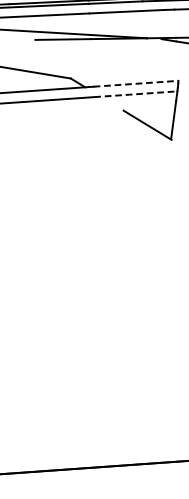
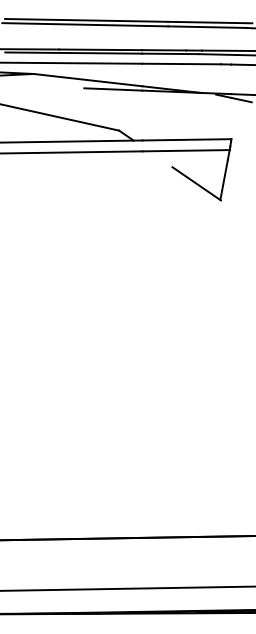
line: (136, 83) -> (187, 139), dashed -> solid
line: (136, 94) -> (186, 150), dashed -> solid

